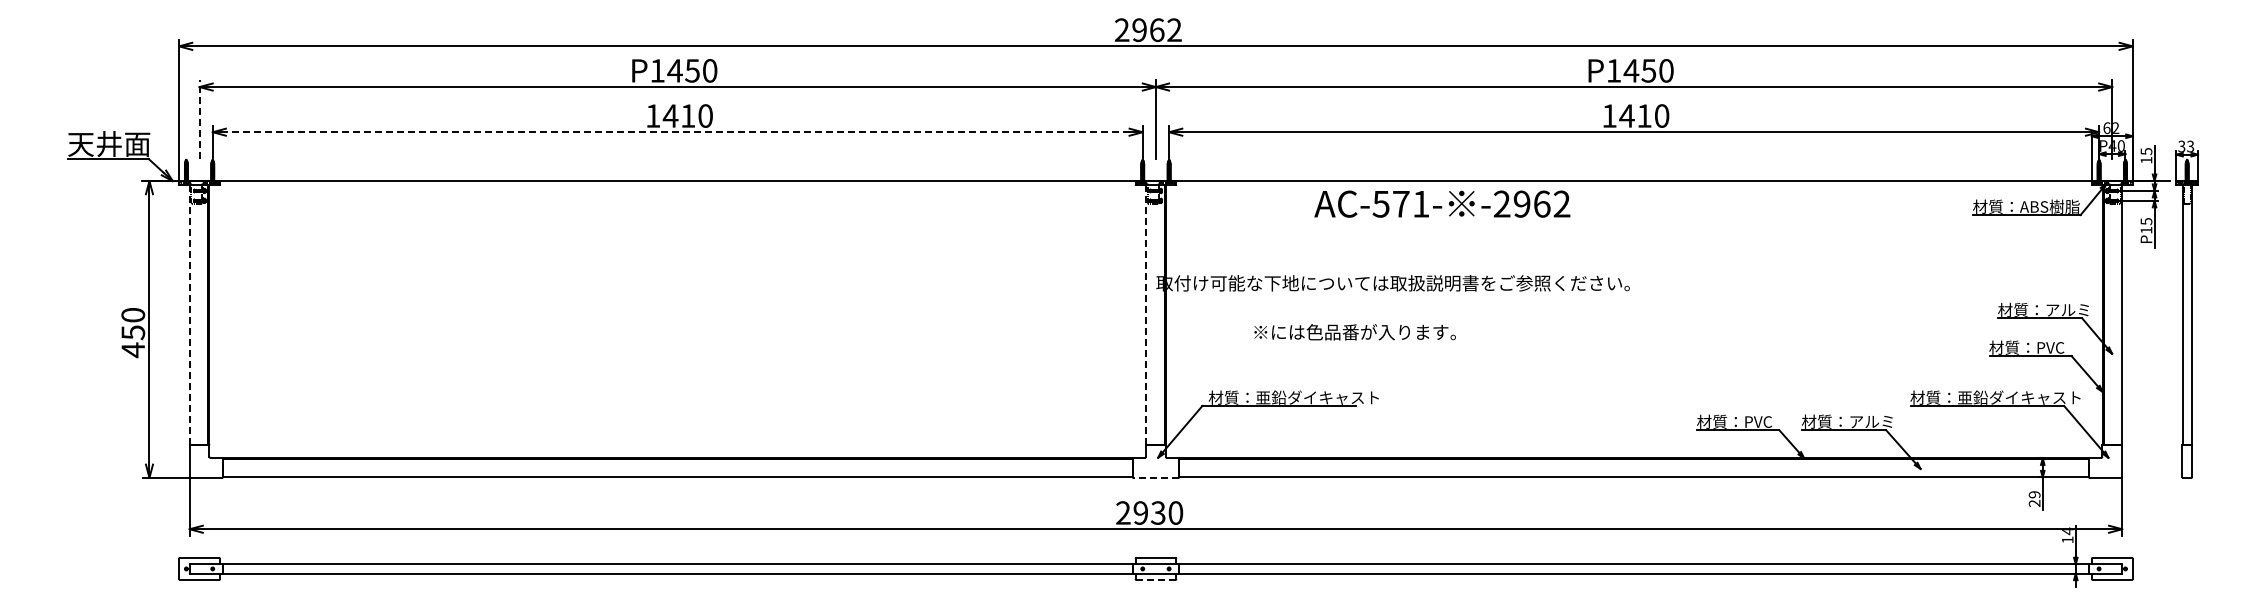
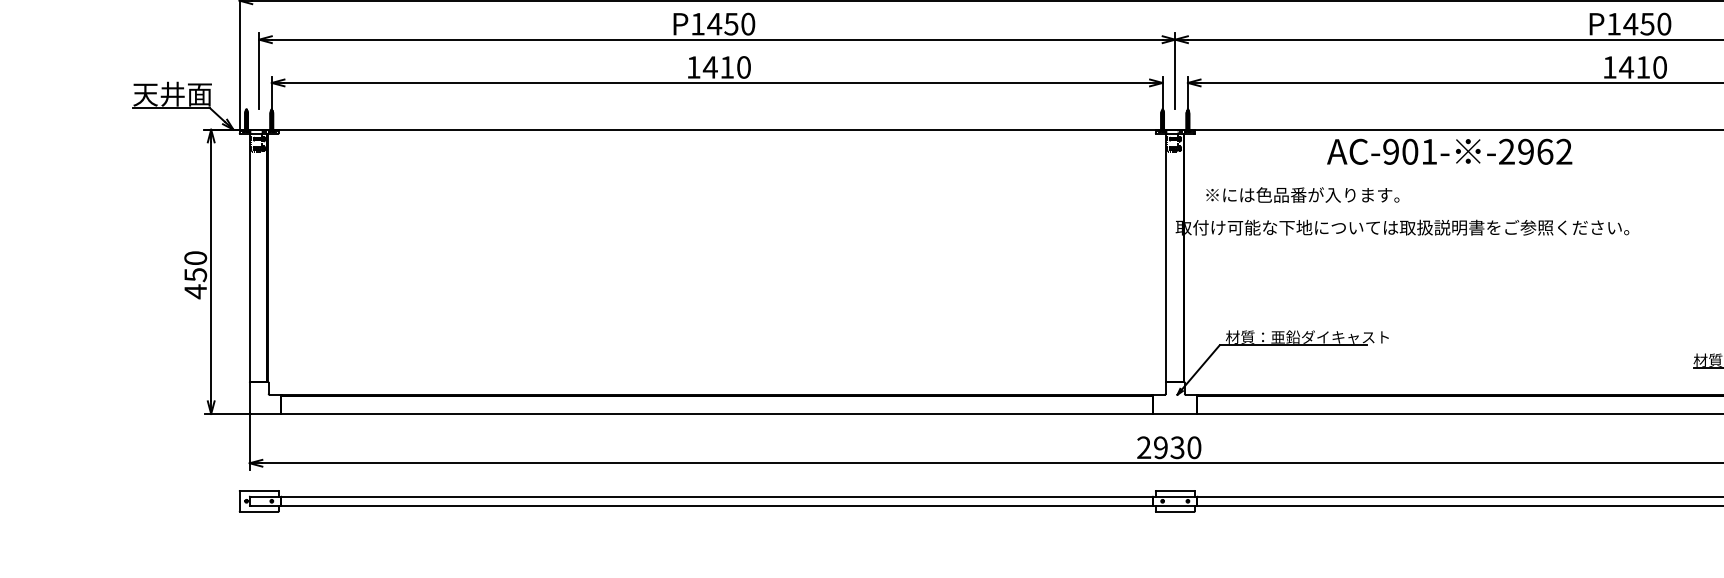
line: (199, 119) -> (259, 70), dashed -> solid
line: (677, 132) -> (717, 83), dashed -> solid
text: (1390, 203) -> (1399, 151), AC-571- -> AC-901-
line: (190, 314) -> (250, 257), dashed -> solid
line: (1146, 314) -> (1166, 257), dashed -> solid
text: (1354, 332) -> (1302, 195), moved
line: (1155, 477) -> (1174, 413), dashed -> solid
line: (1155, 579) -> (1174, 511), dashed -> solid

